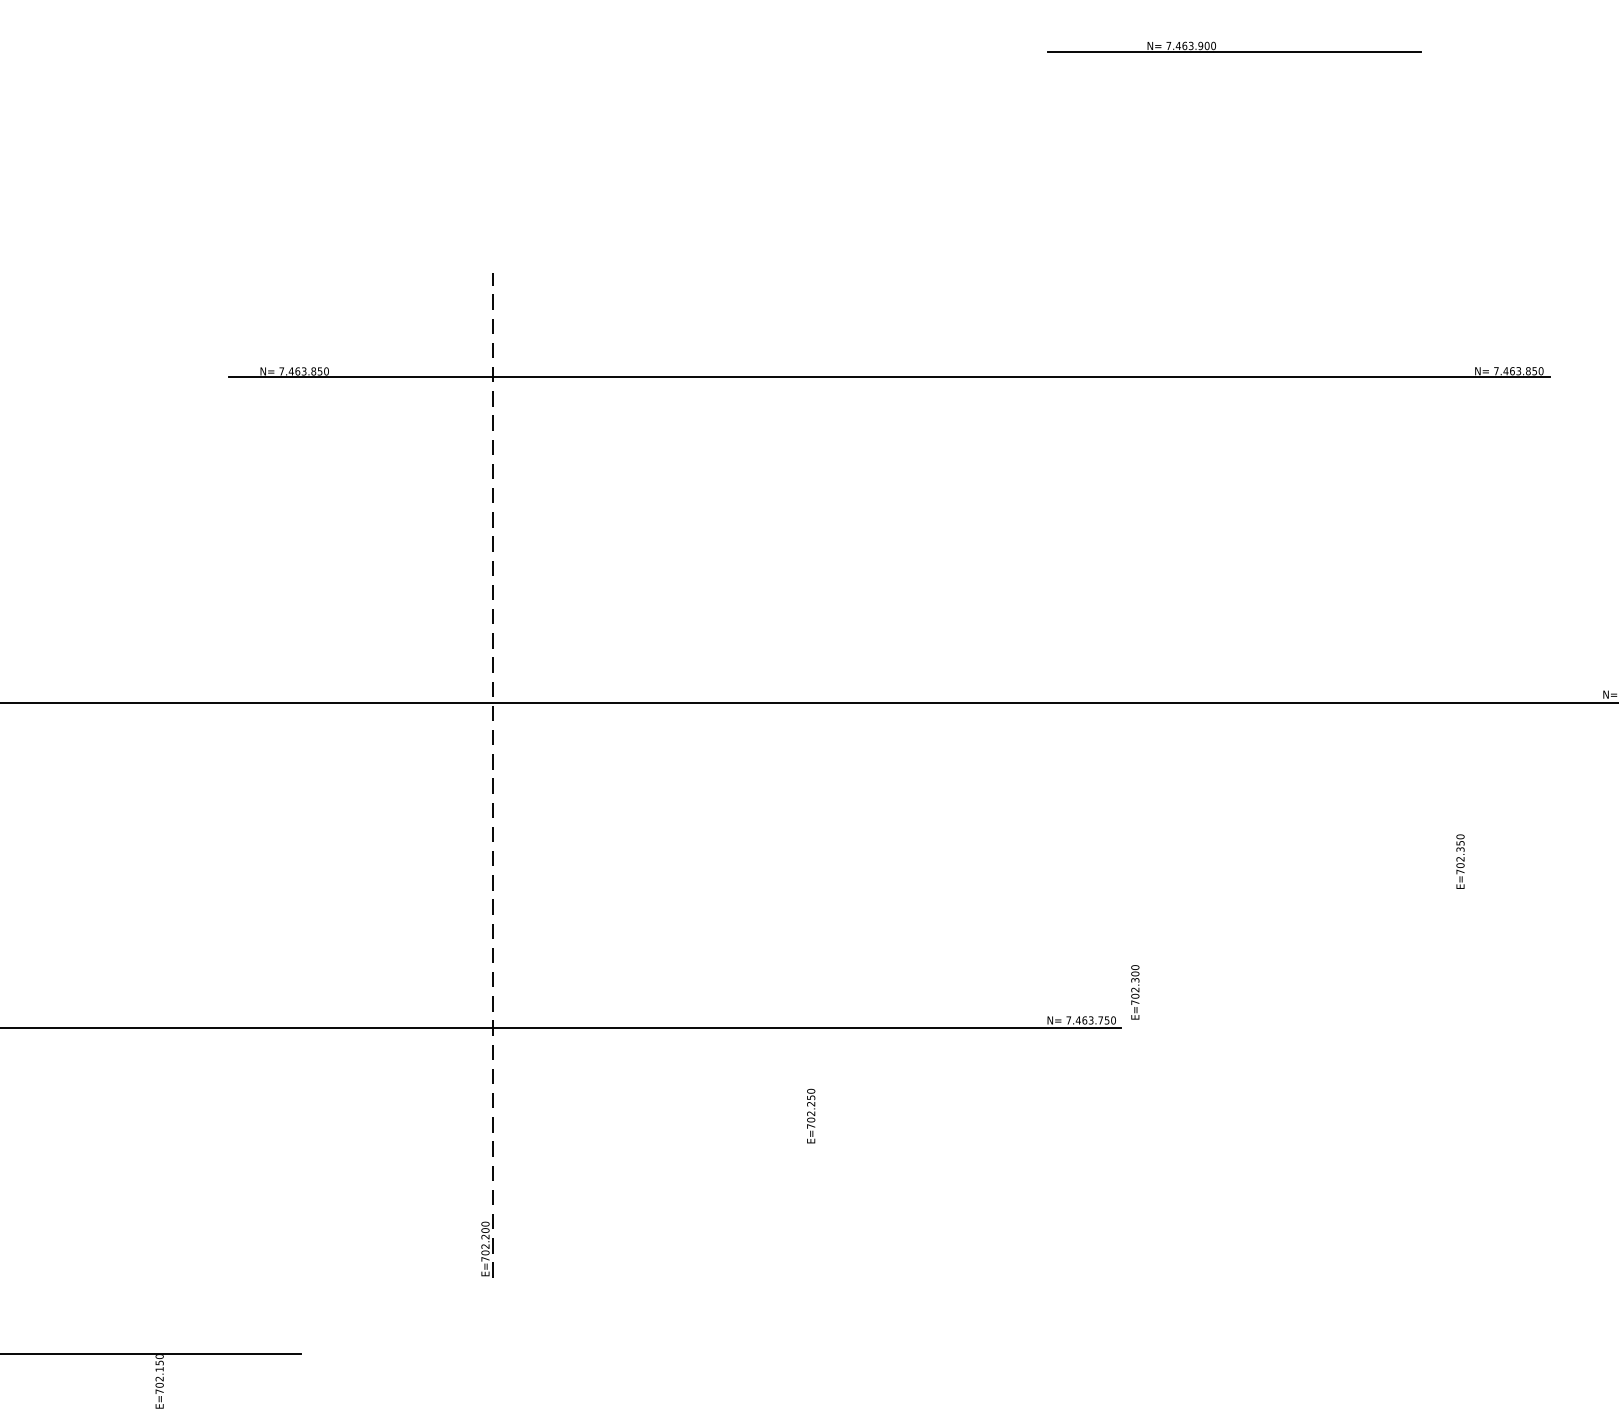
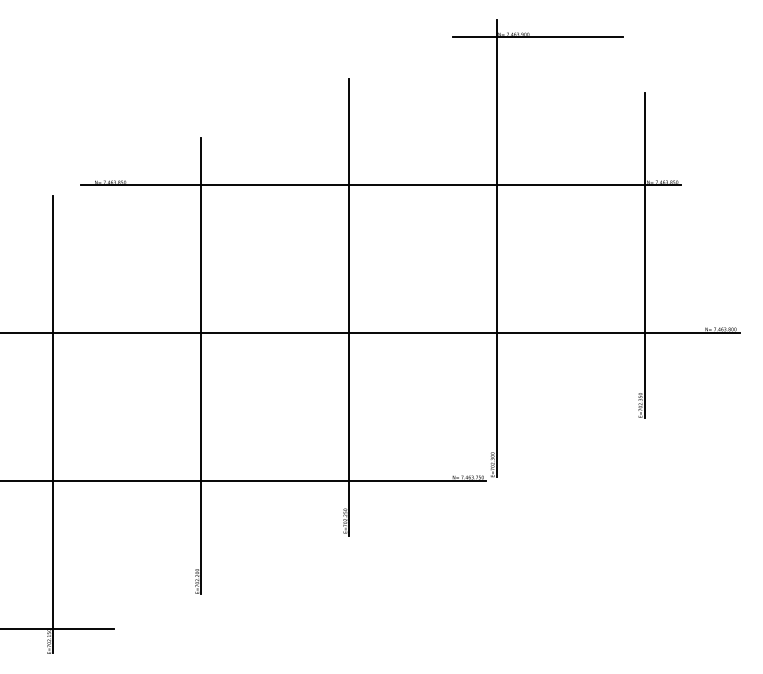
line: (1143, 516) -> (496, 248), added
line: (1469, 531) -> (644, 255), added
line: (818, 644) -> (348, 306), added
line: (492, 773) -> (200, 365), dashed -> solid
line: (166, 903) -> (52, 424), added

